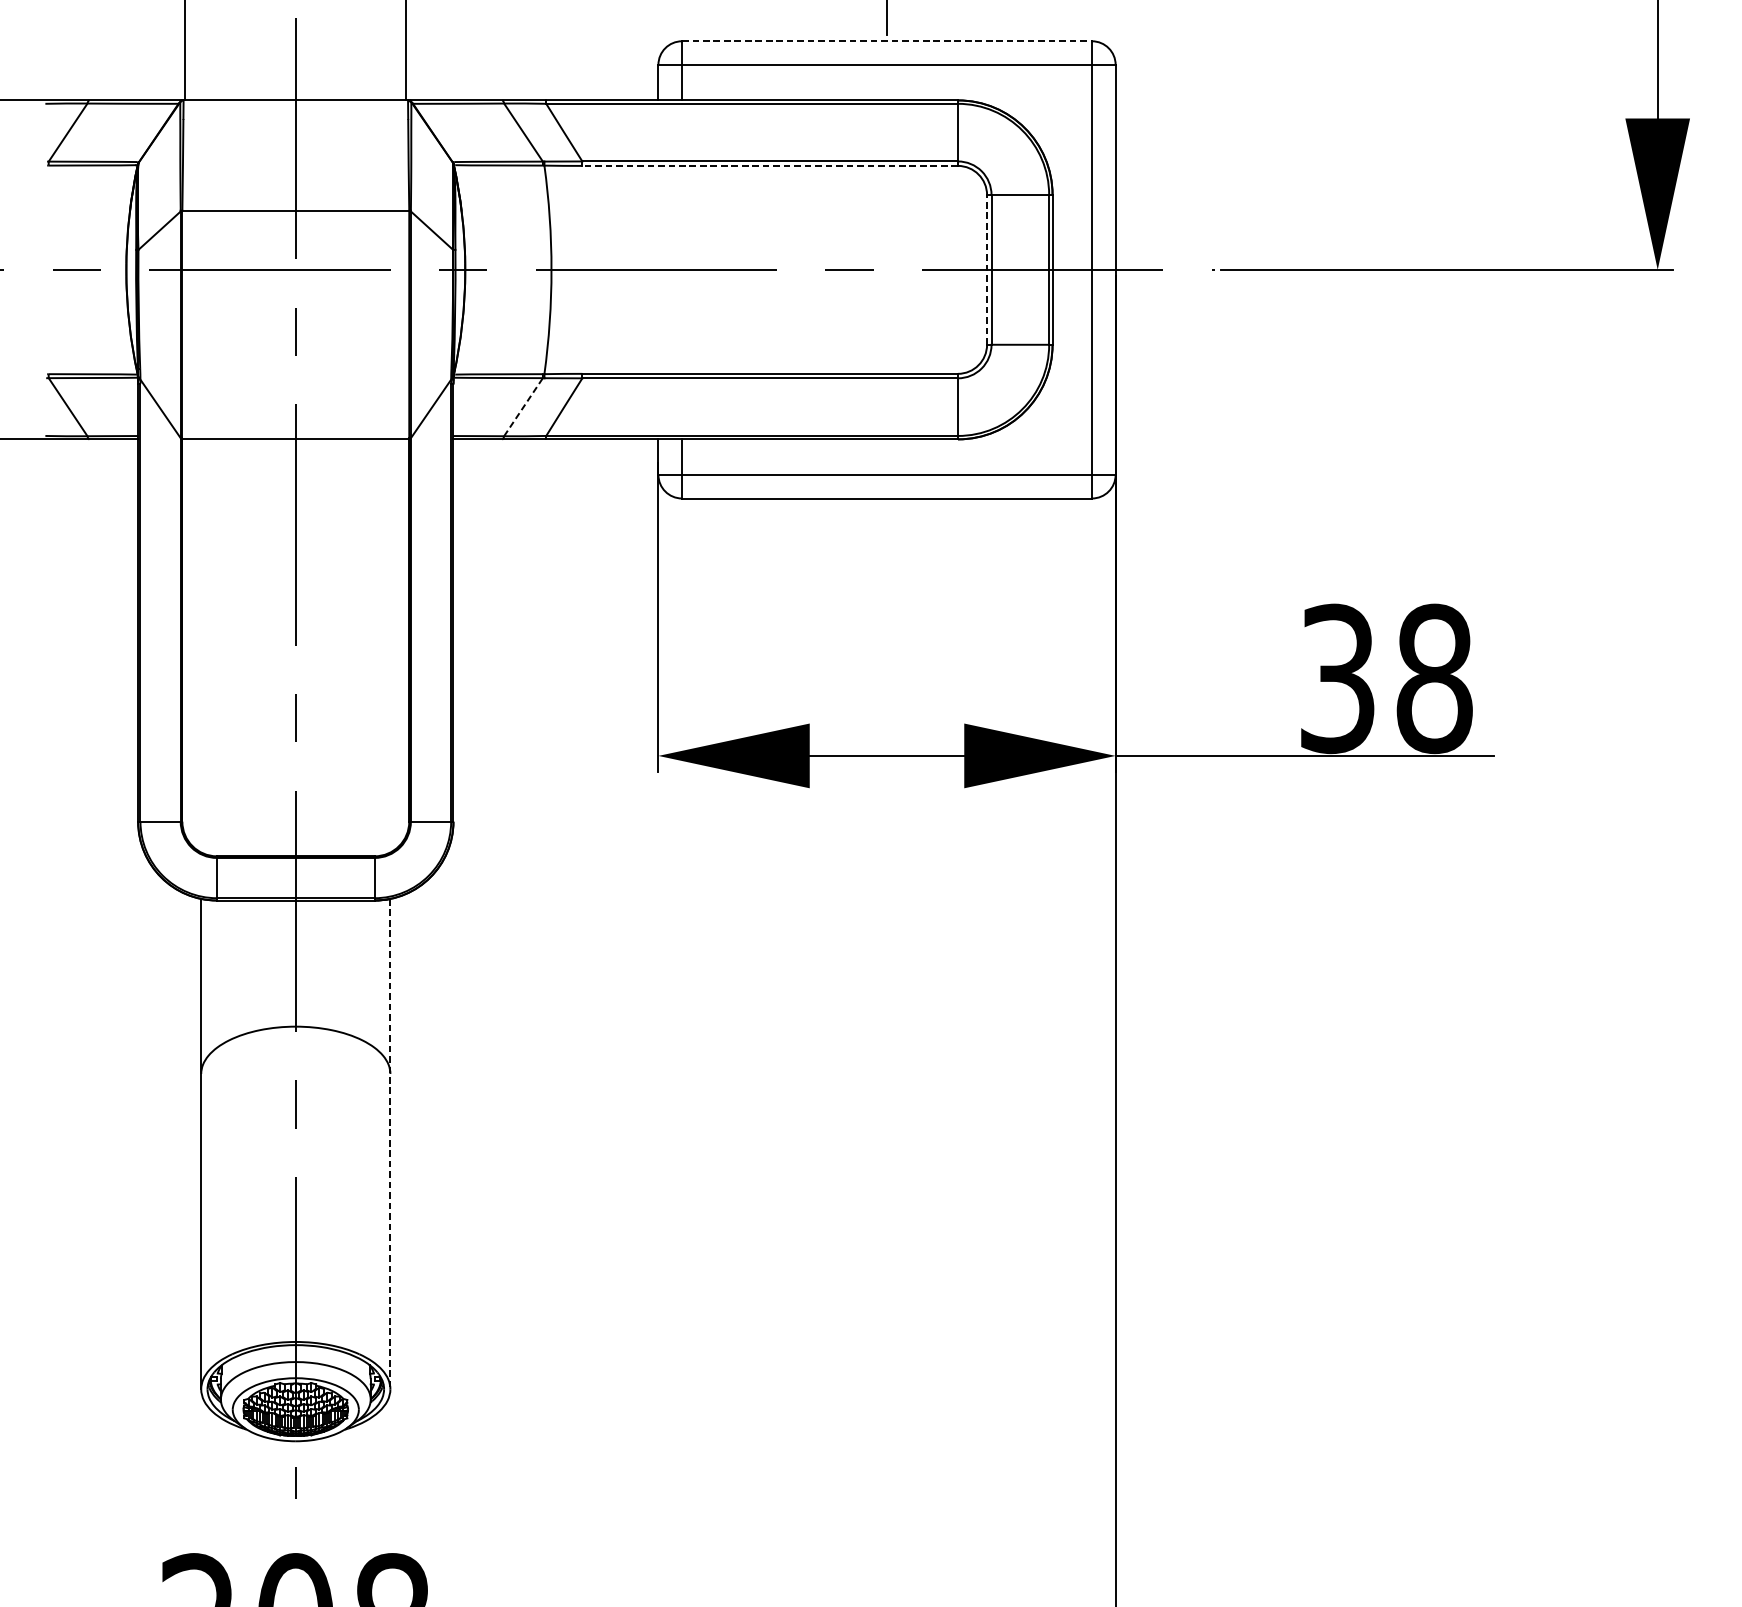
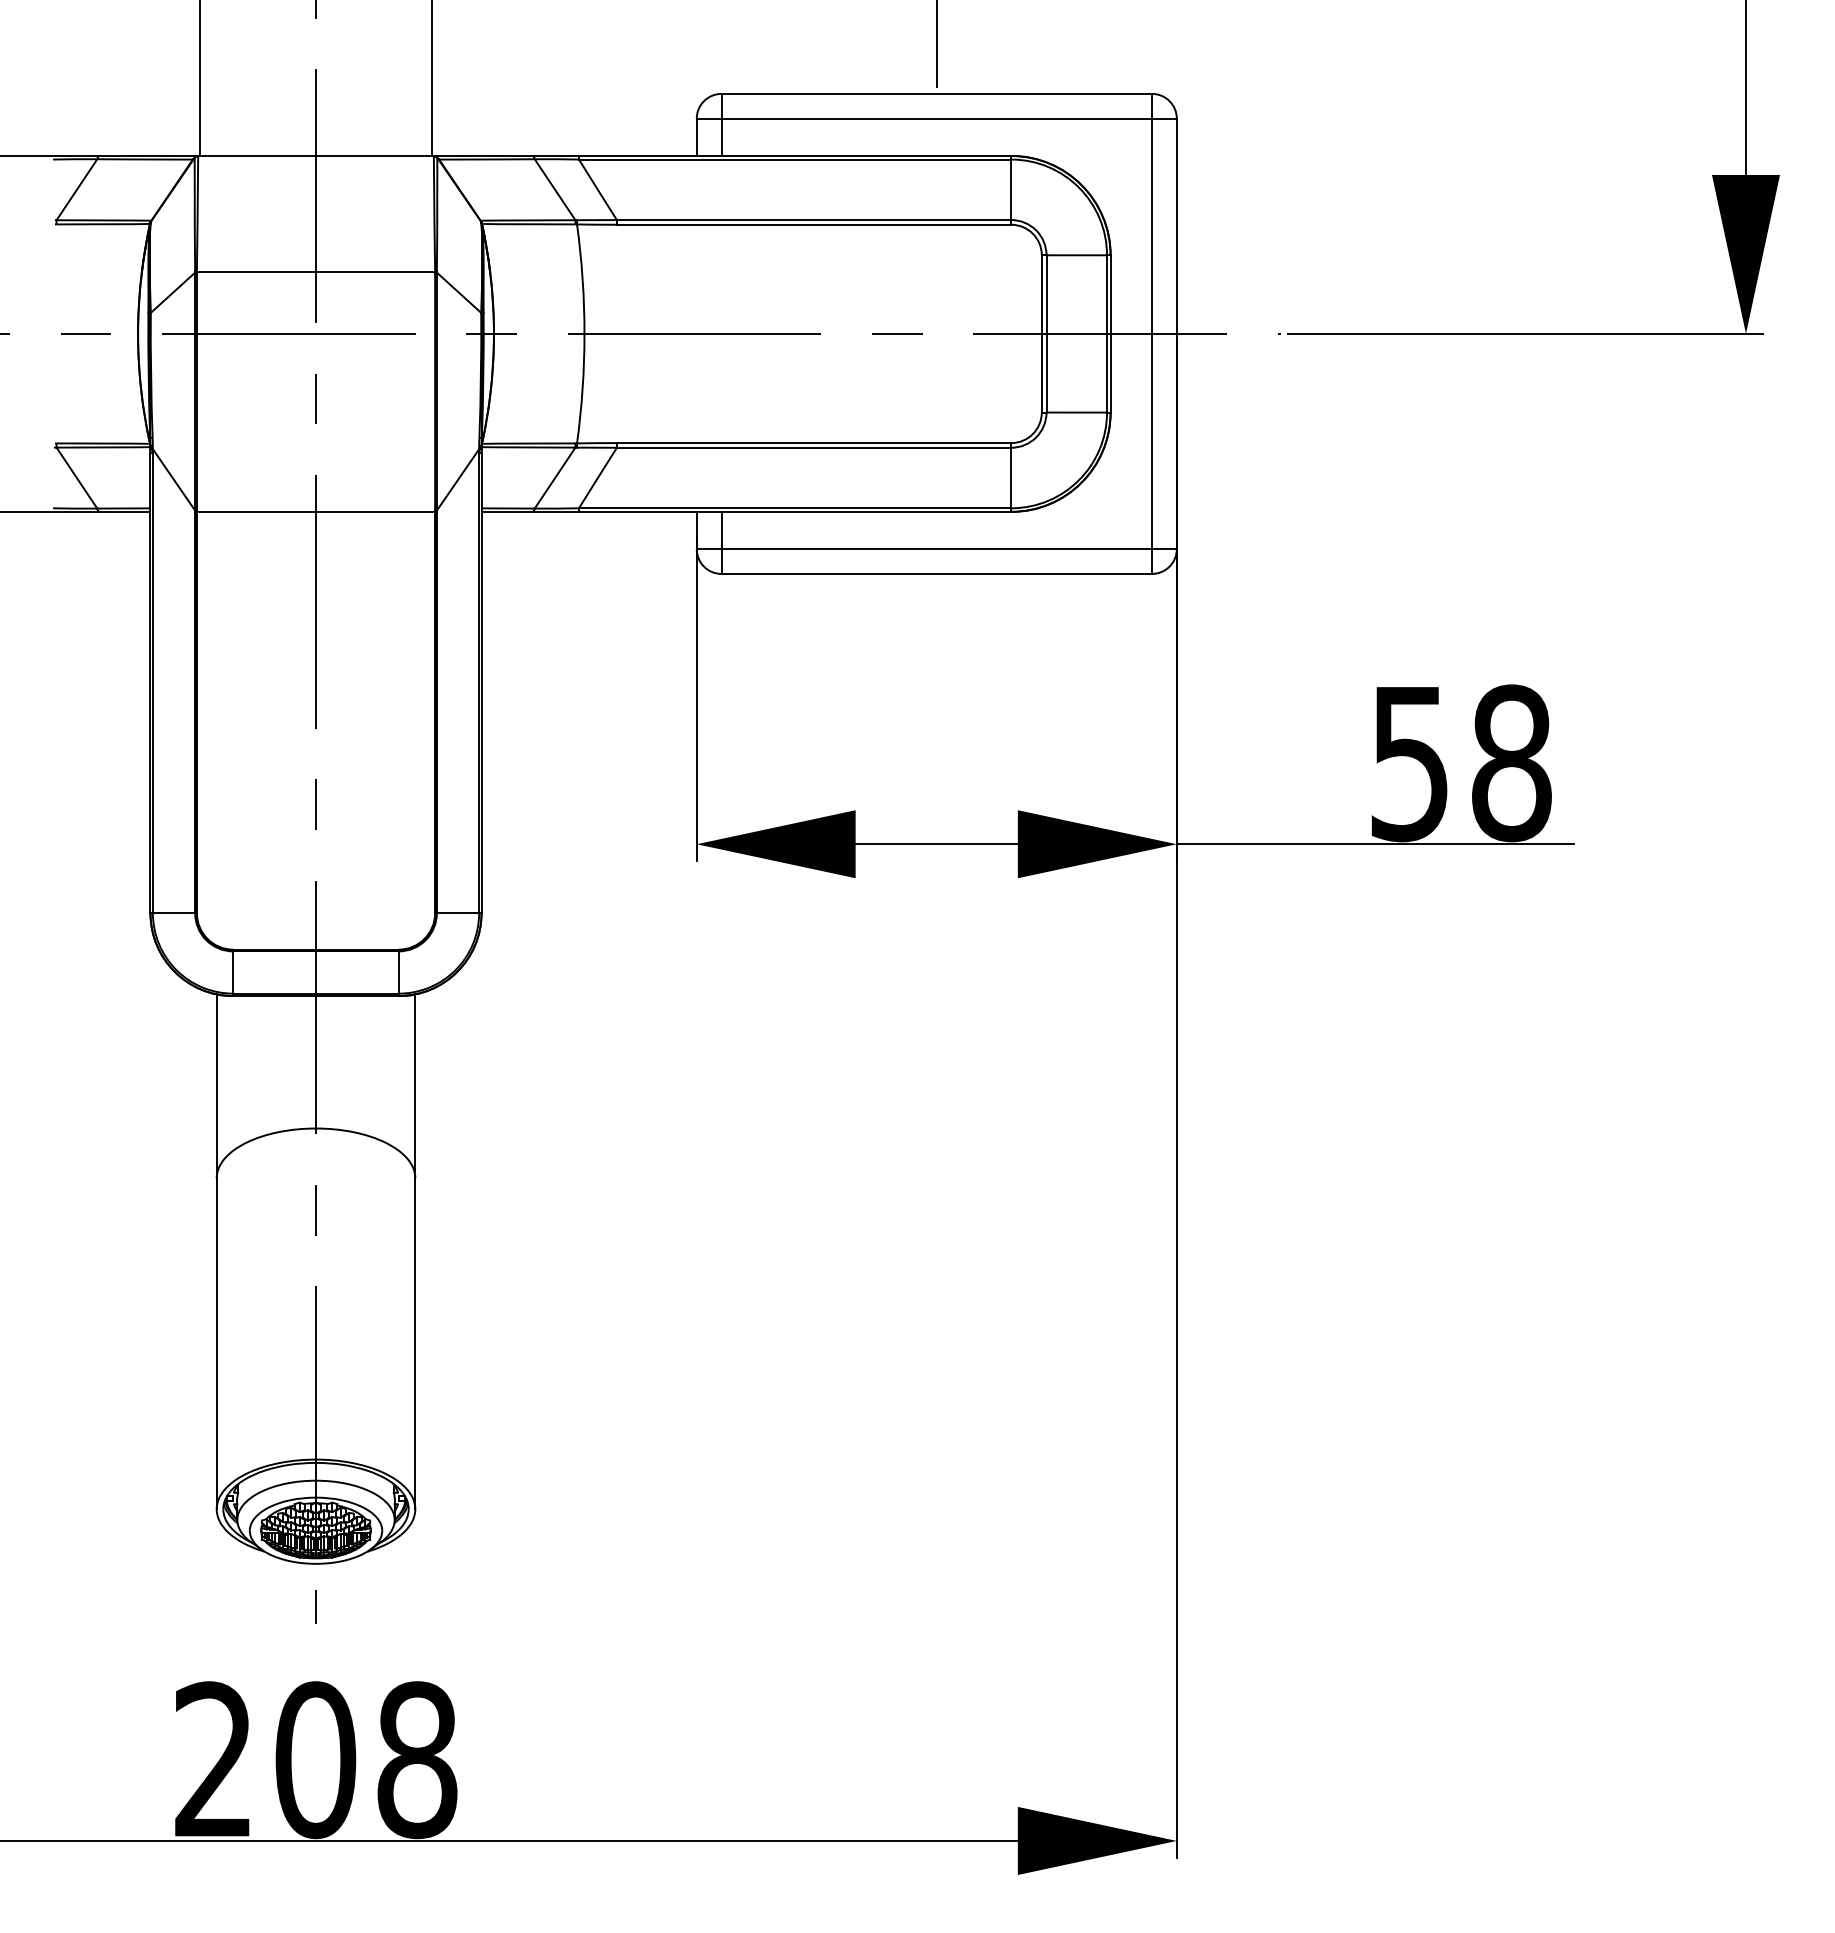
line: (887, 40) -> (937, 93), dashed -> solid
line: (769, 165) -> (813, 224), dashed -> solid
line: (986, 269) -> (1041, 333), dashed -> solid
line: (523, 407) -> (555, 478), dashed -> solid
text: (1337, 679) -> (1409, 763), 38 -> 58
line: (390, 1144) -> (415, 1252), dashed -> solid

